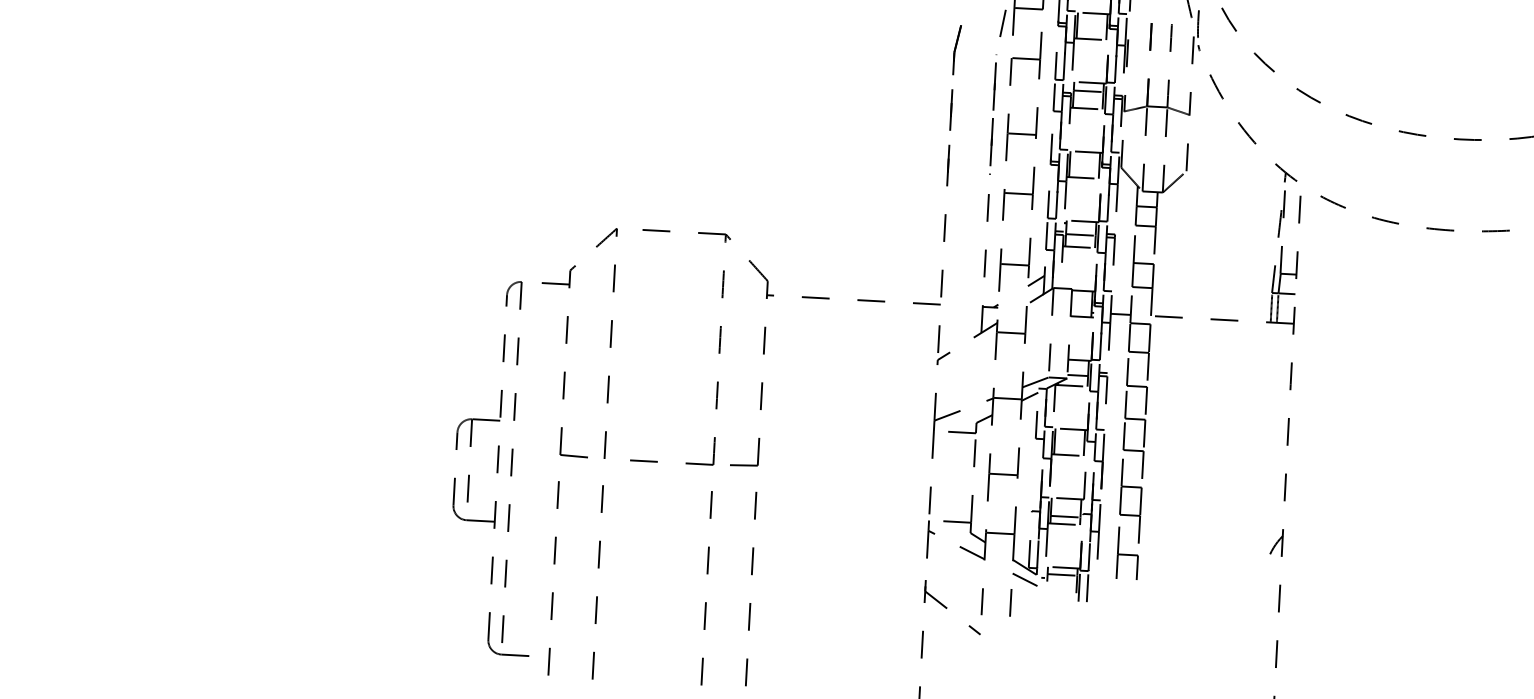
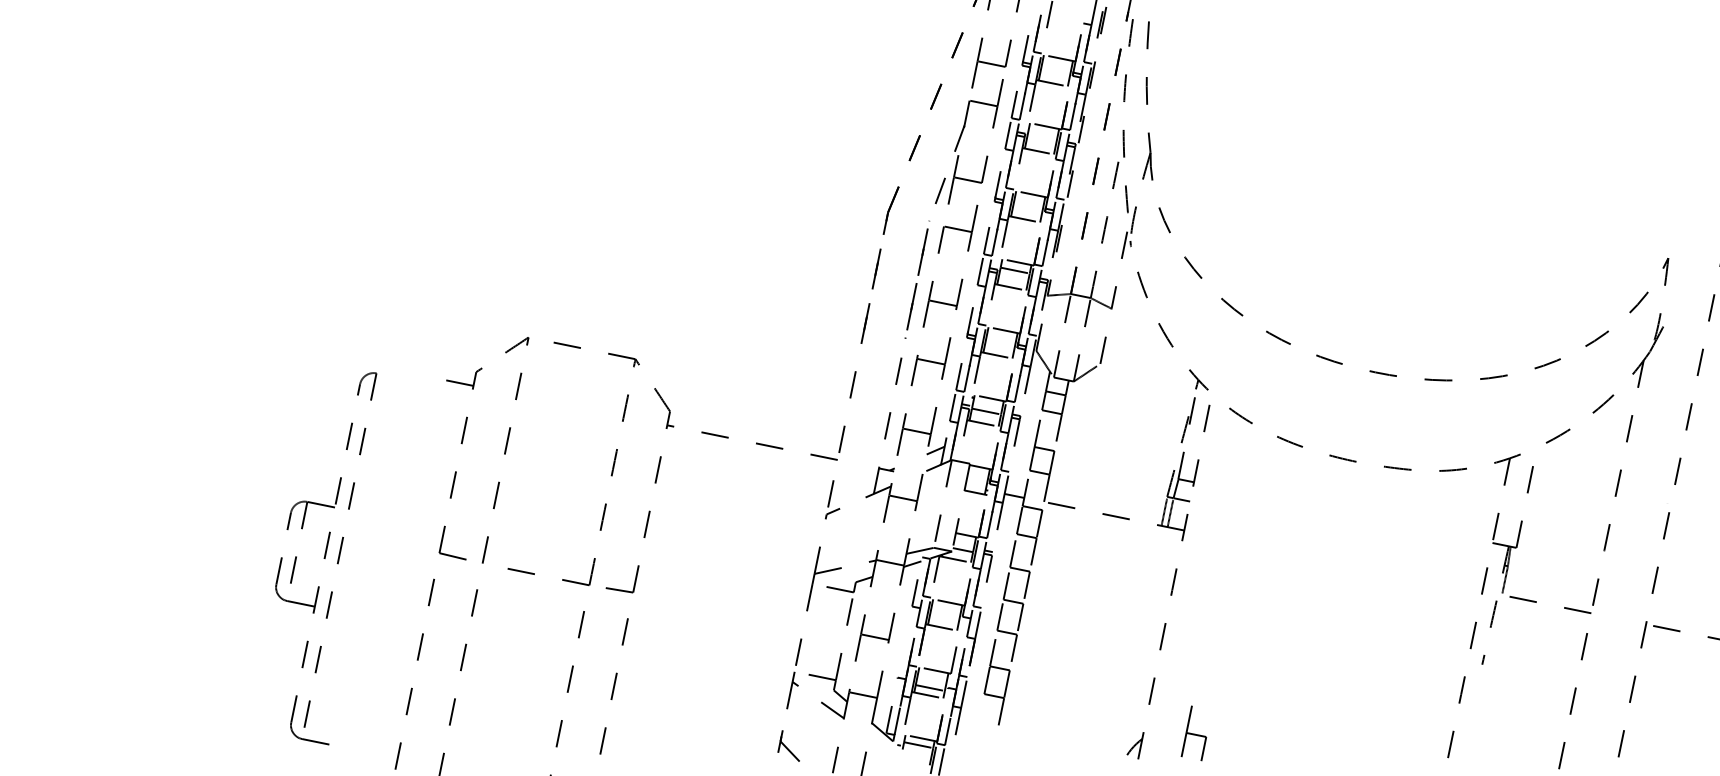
part: (499, 472) -> (326, 558), moved
part: (1124, 553) -> (1193, 733), moved
line: (1024, 579) -> (880, 744), removed

